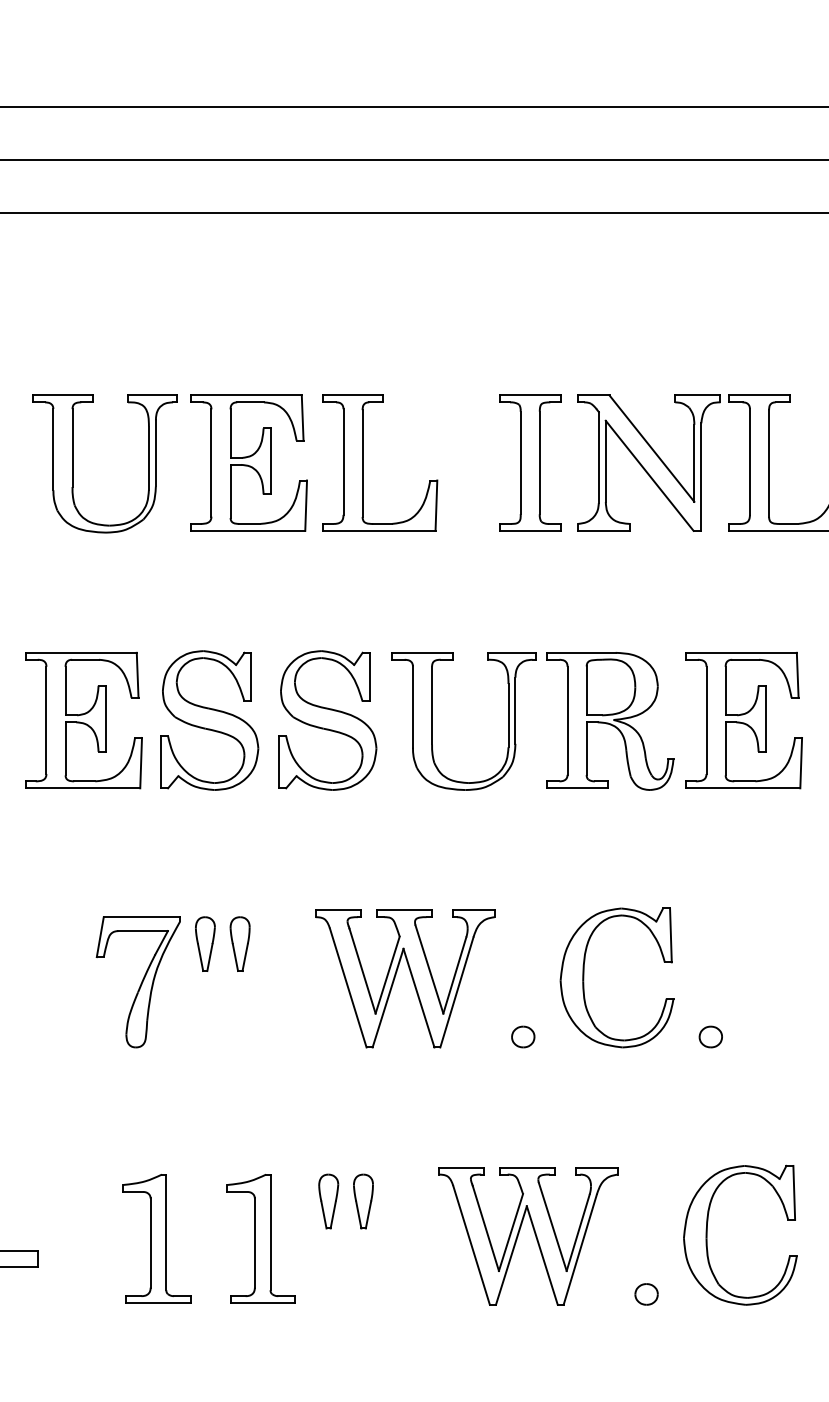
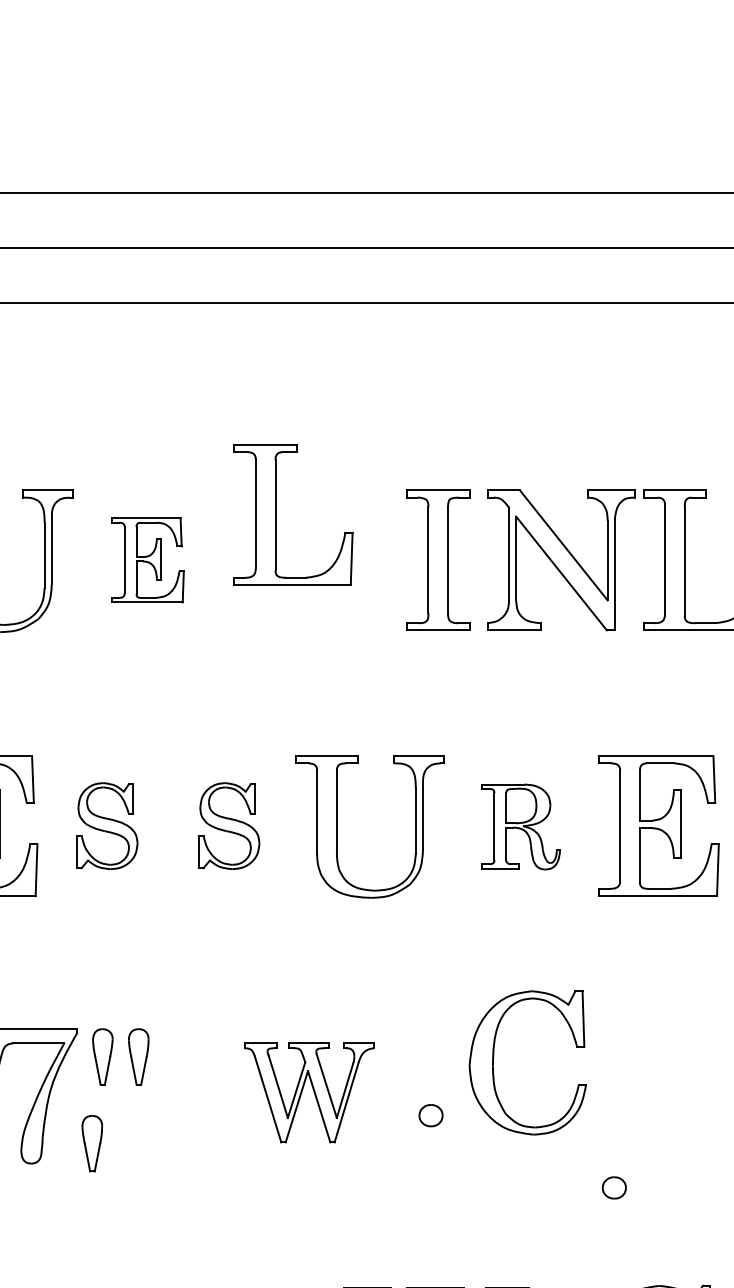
part: (248, 462) -> (147, 559), size x0.6
part: (363, 462) -> (276, 514), moved
part: (209, 720) -> (107, 826), size x0.6
part: (327, 720) -> (228, 826), size x0.6
part: (610, 721) -> (521, 827), size x0.6
part: (584, 977) -> (494, 1062), moved
part: (405, 978) -> (309, 1092), size x0.7
part: (194, 1027) -> (91, 1143), added
part: (523, 1036) -> (431, 1115), moved
part: (710, 1036) -> (613, 1187), moved

